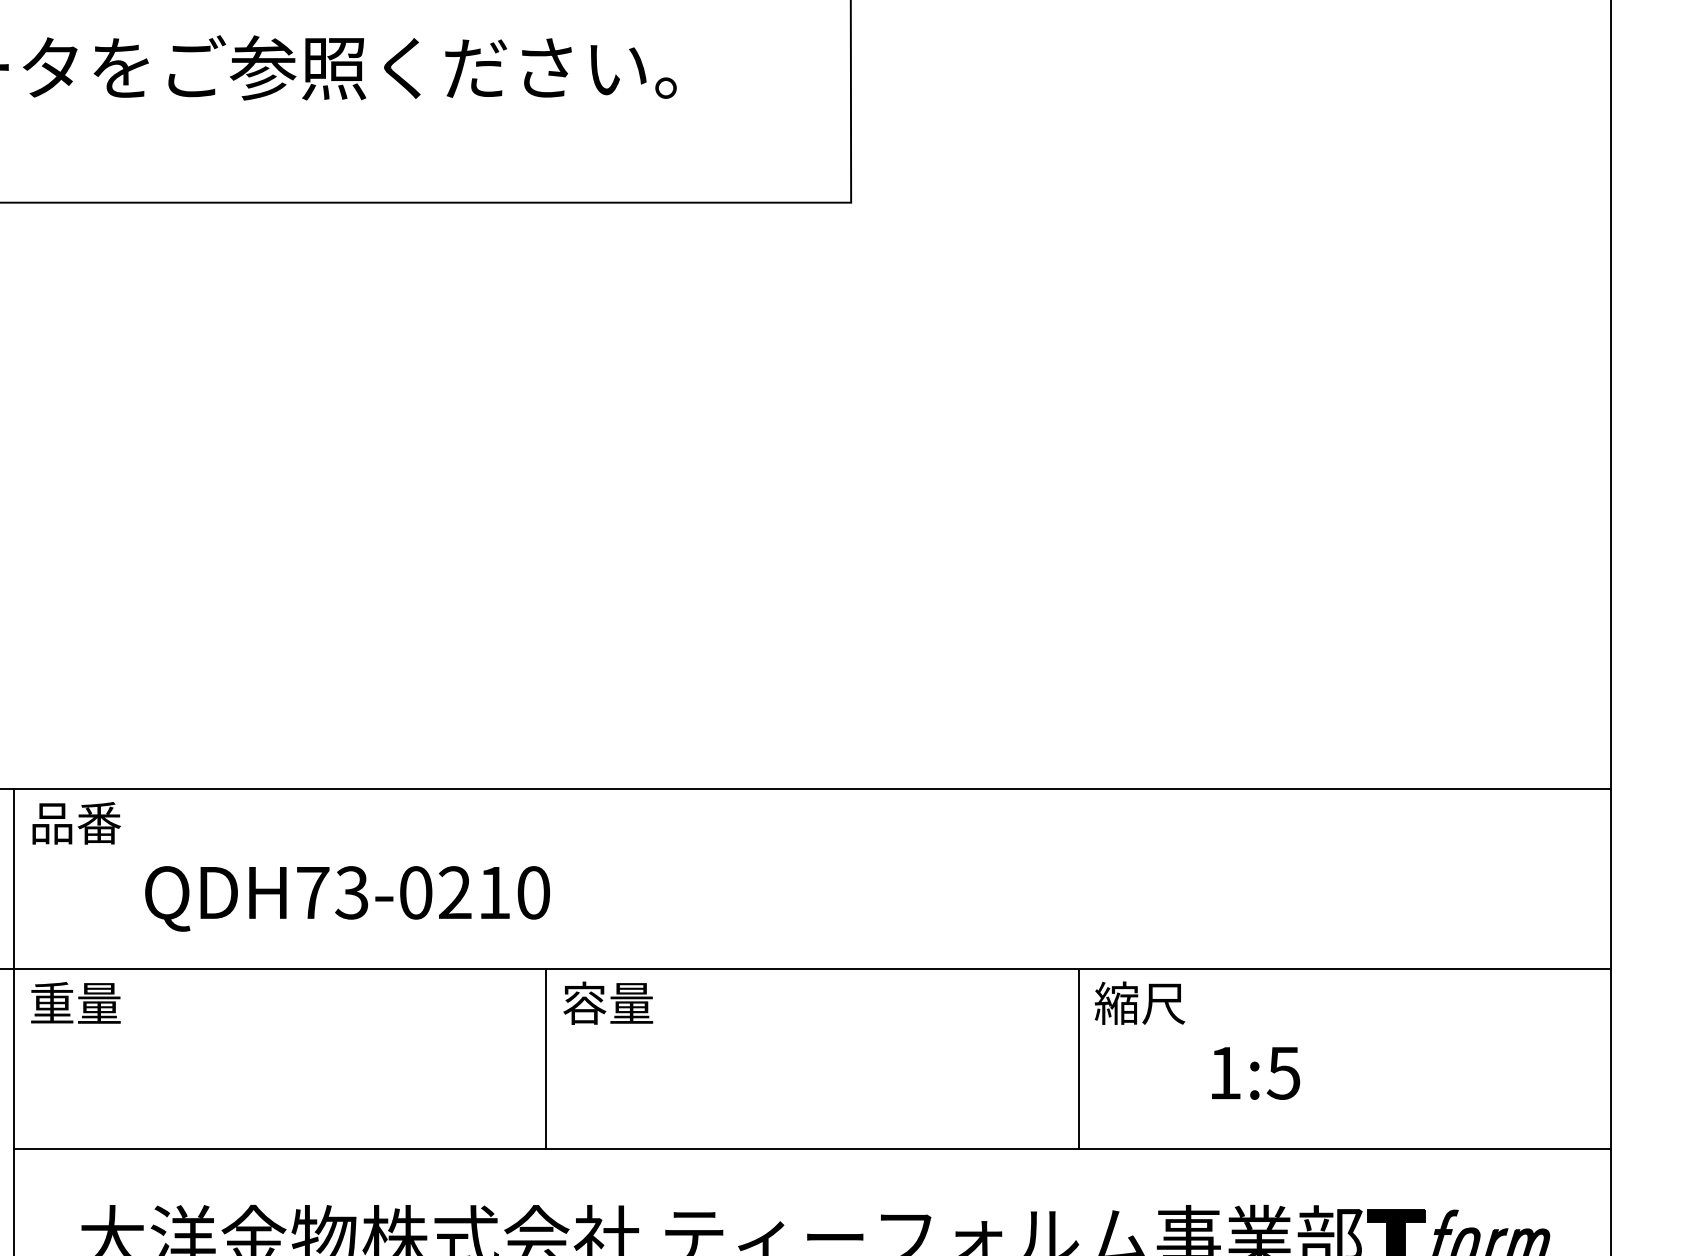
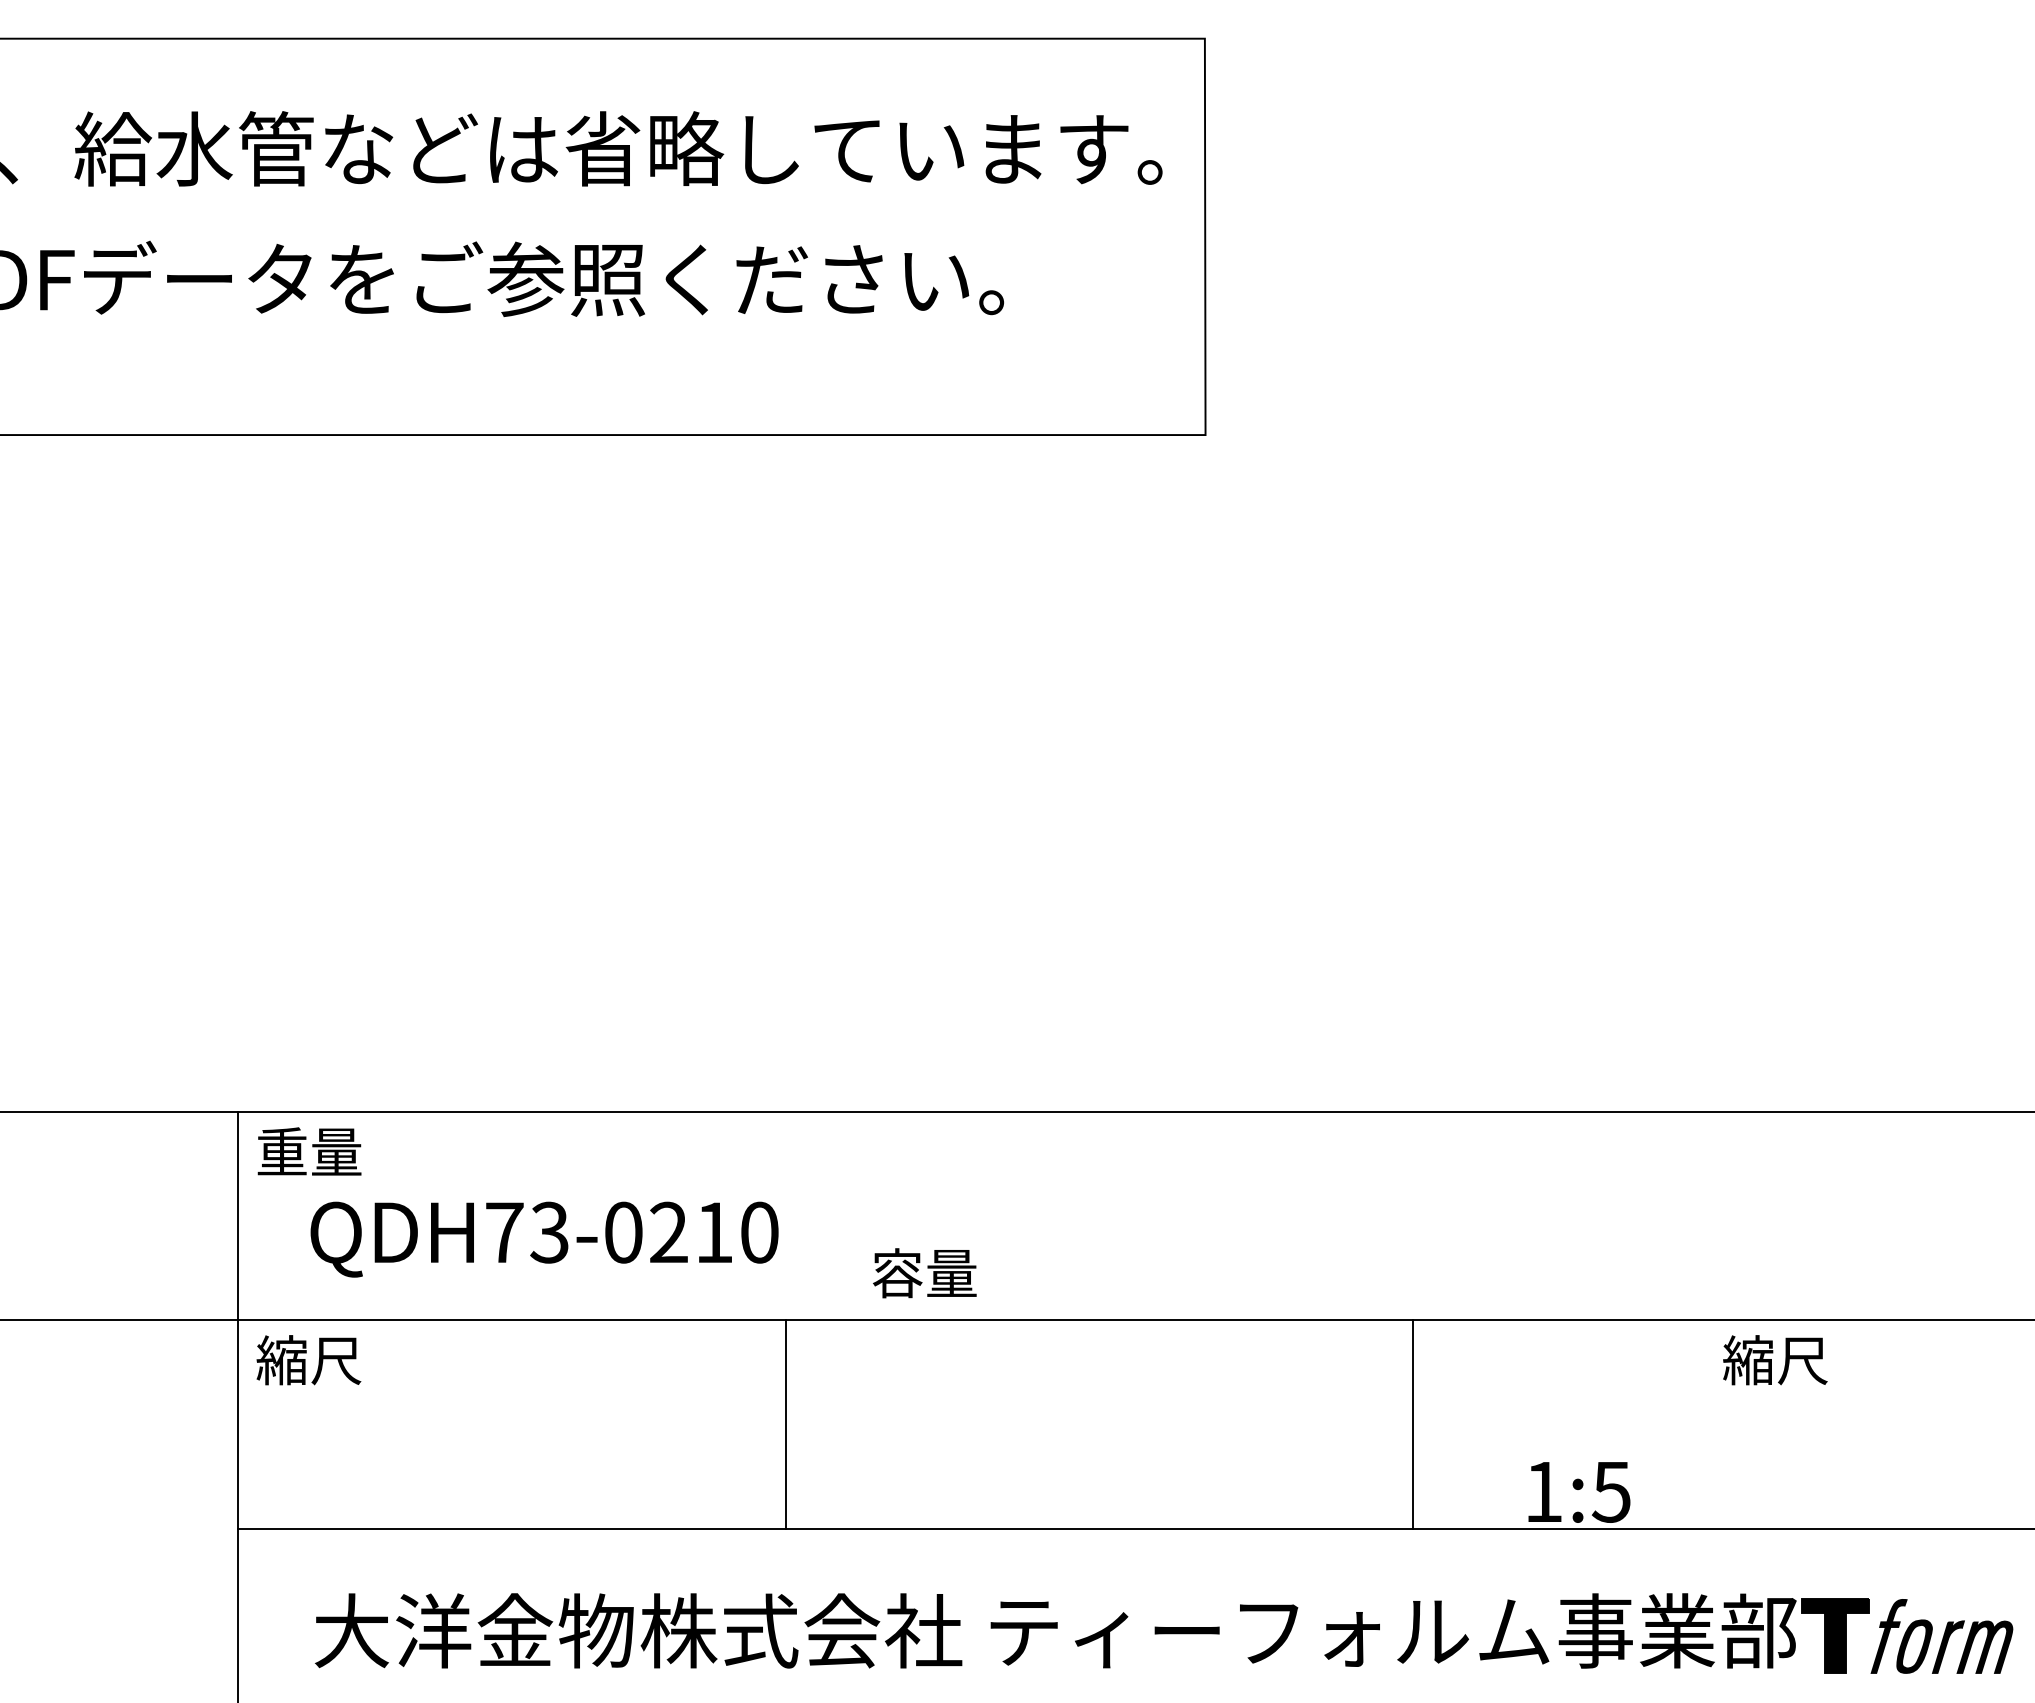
text: (75, 822) -> (309, 1151), 品番 -> 重量
text: (347, 898) -> (544, 1239), moved
text: (74, 1003) -> (308, 1360), 重量 -> 縮尺
text: (607, 1003) -> (924, 1273), moved
text: (1140, 1003) -> (1775, 1360), moved
line: (546, 1058) -> (786, 1424), moved
line: (1078, 1058) -> (1413, 1424), moved
text: (1256, 1073) -> (1579, 1492), moved

